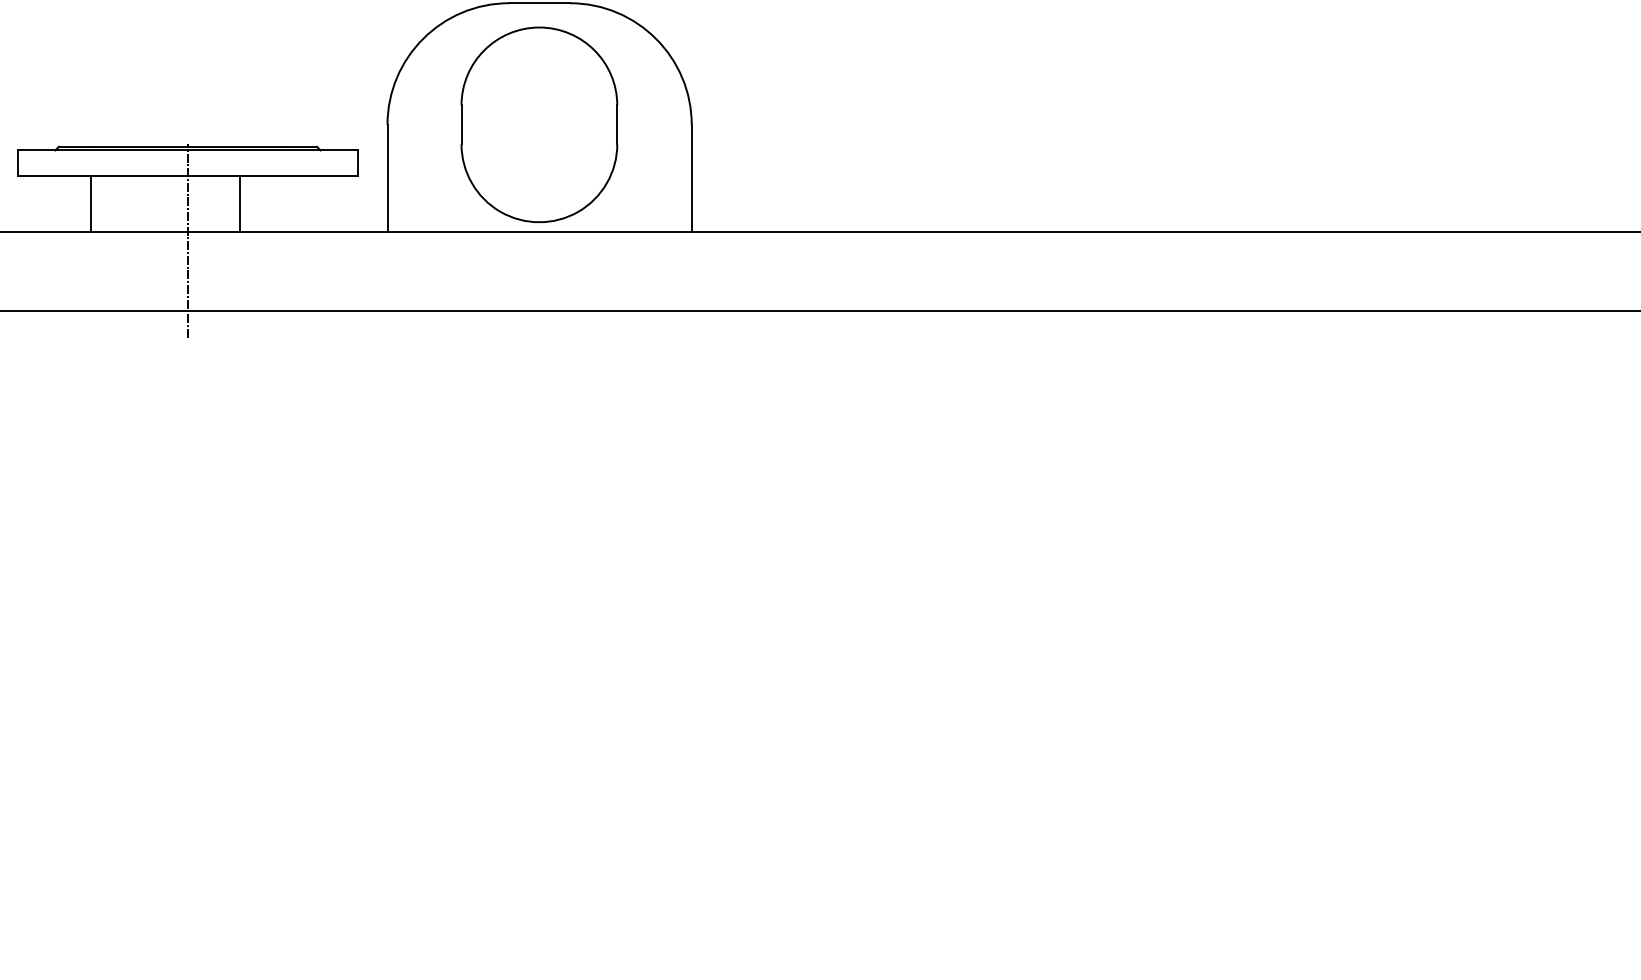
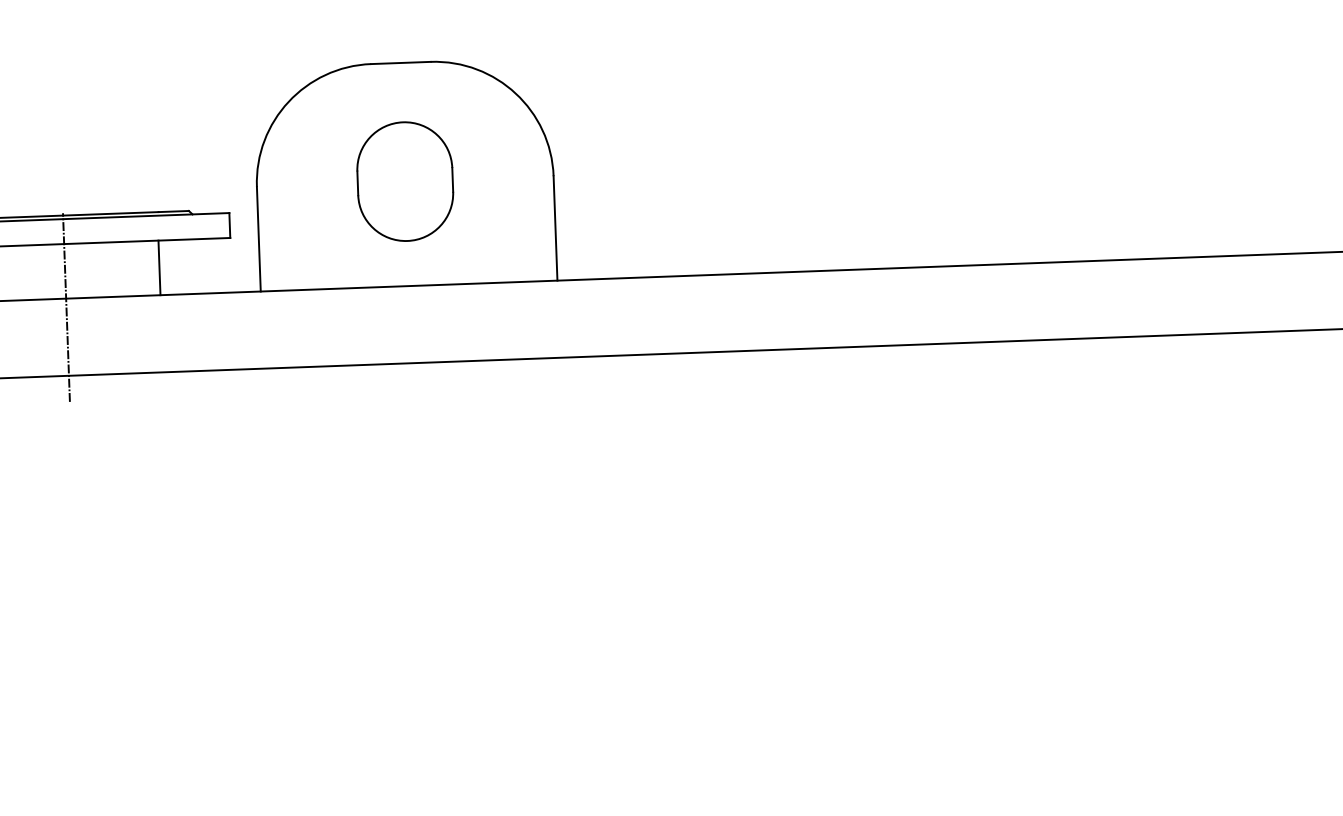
part: (539, 124) -> (405, 181), size x0.62
line: (239, 204) -> (159, 268), moved

